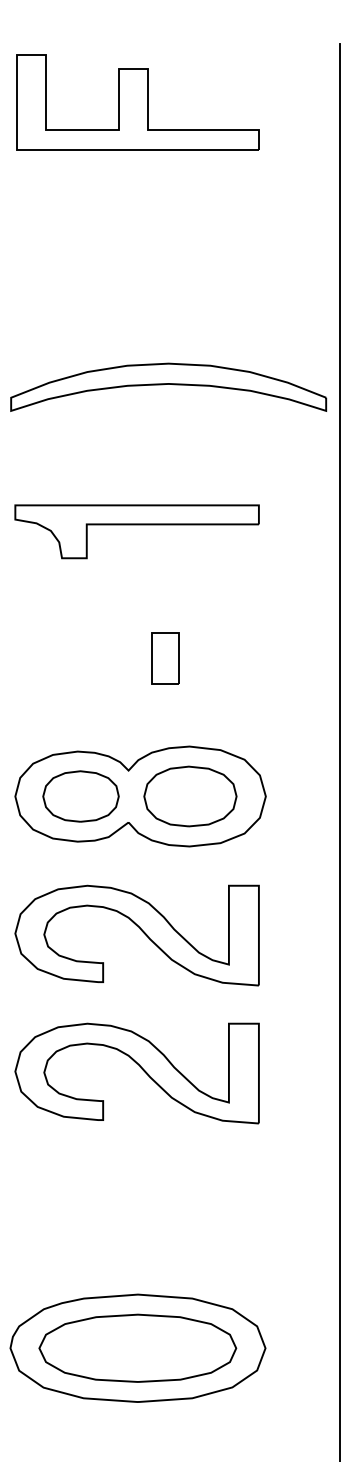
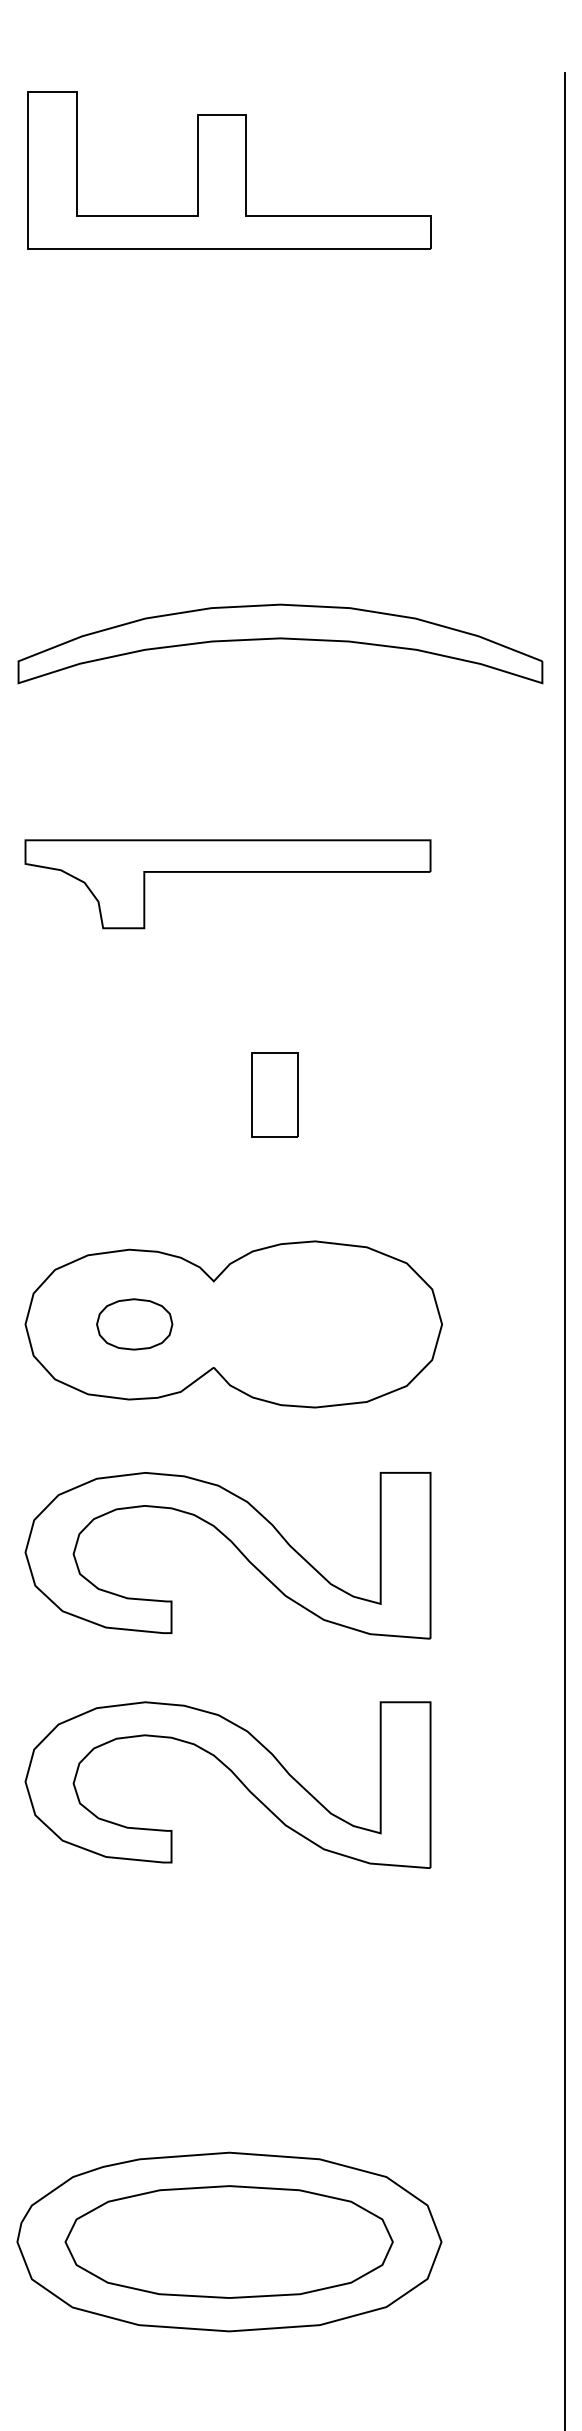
part: (80, 796) -> (133, 1324), size x0.6
part: (190, 796) -> (316, 1324), removed

